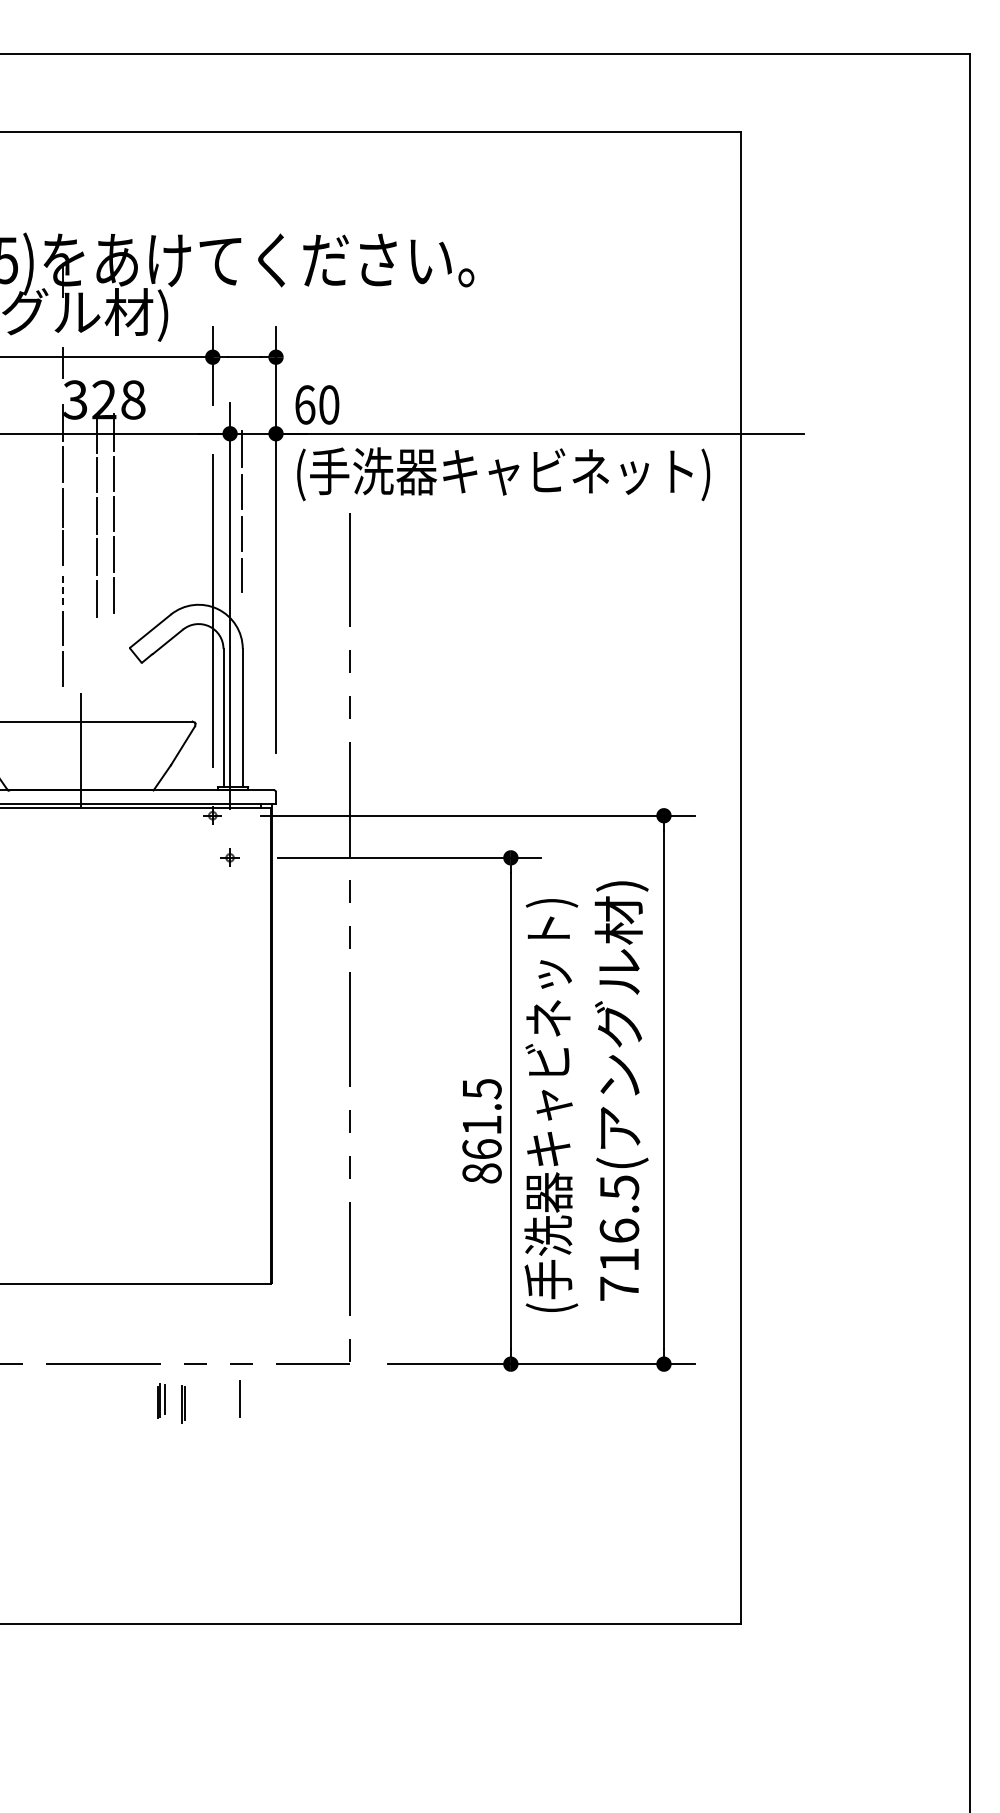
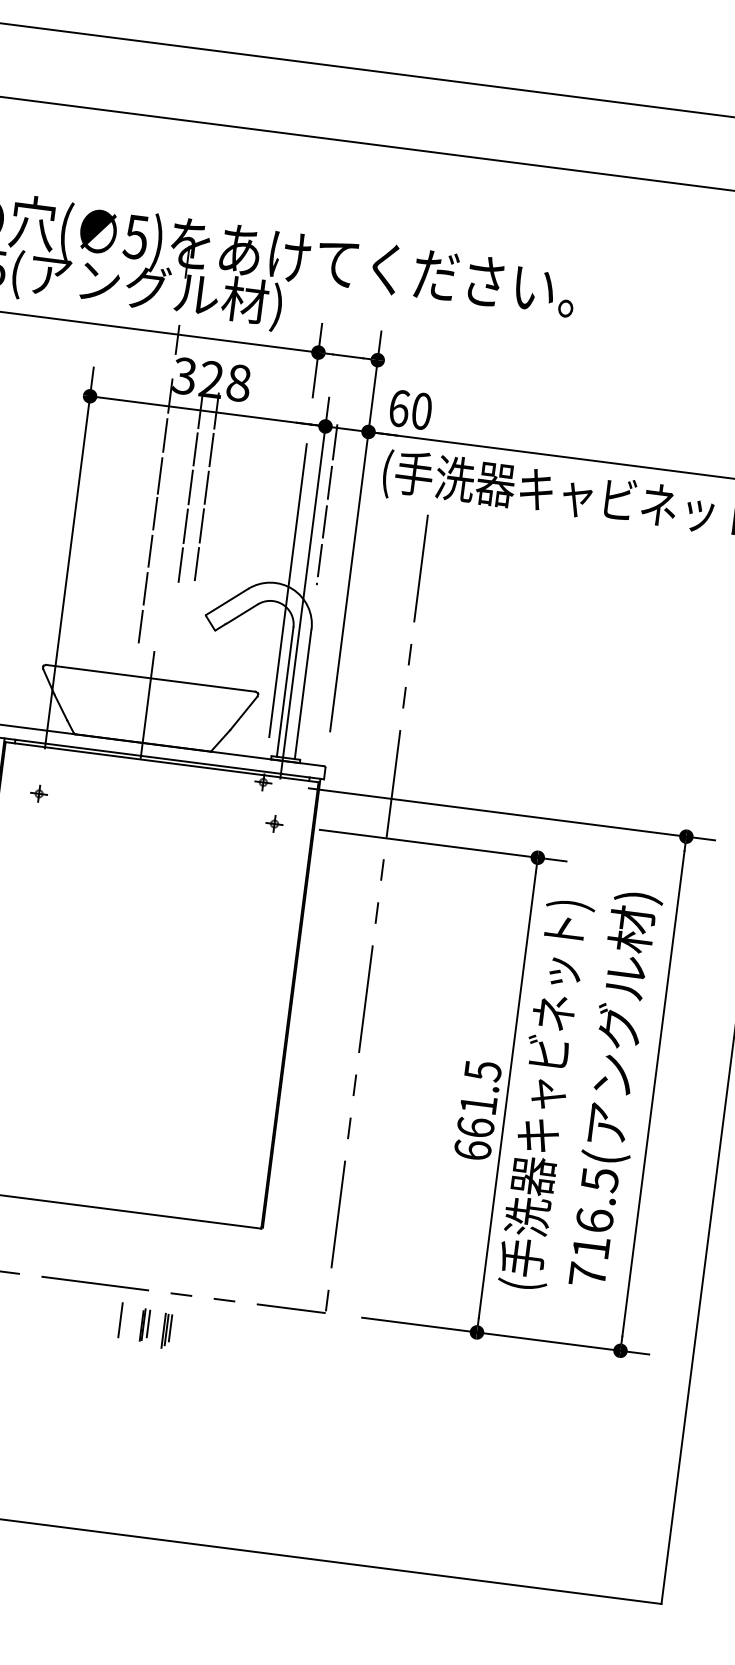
line: (63, 587) -> (150, 550), dashed -> solid
text: (481, 1173) -> (472, 1150), 861.5 -> 661.5
line: (239, 1398) -> (119, 1319), moved
line: (188, 1400) -> (170, 1327), added

